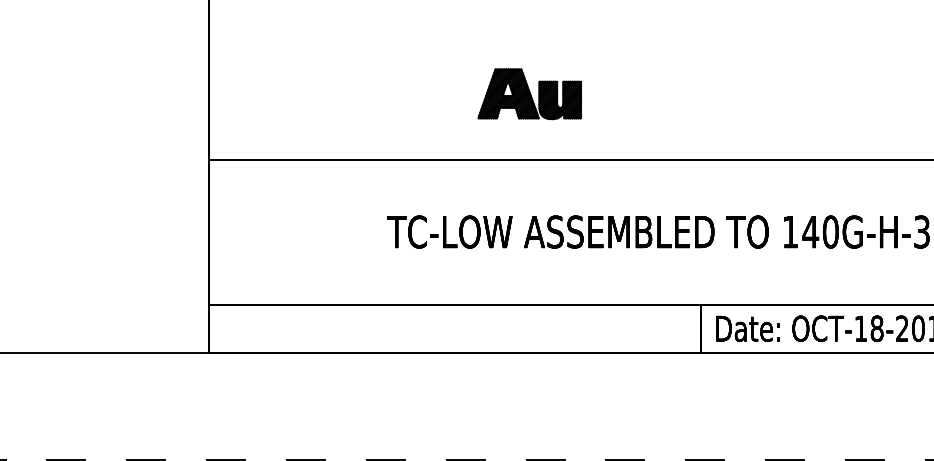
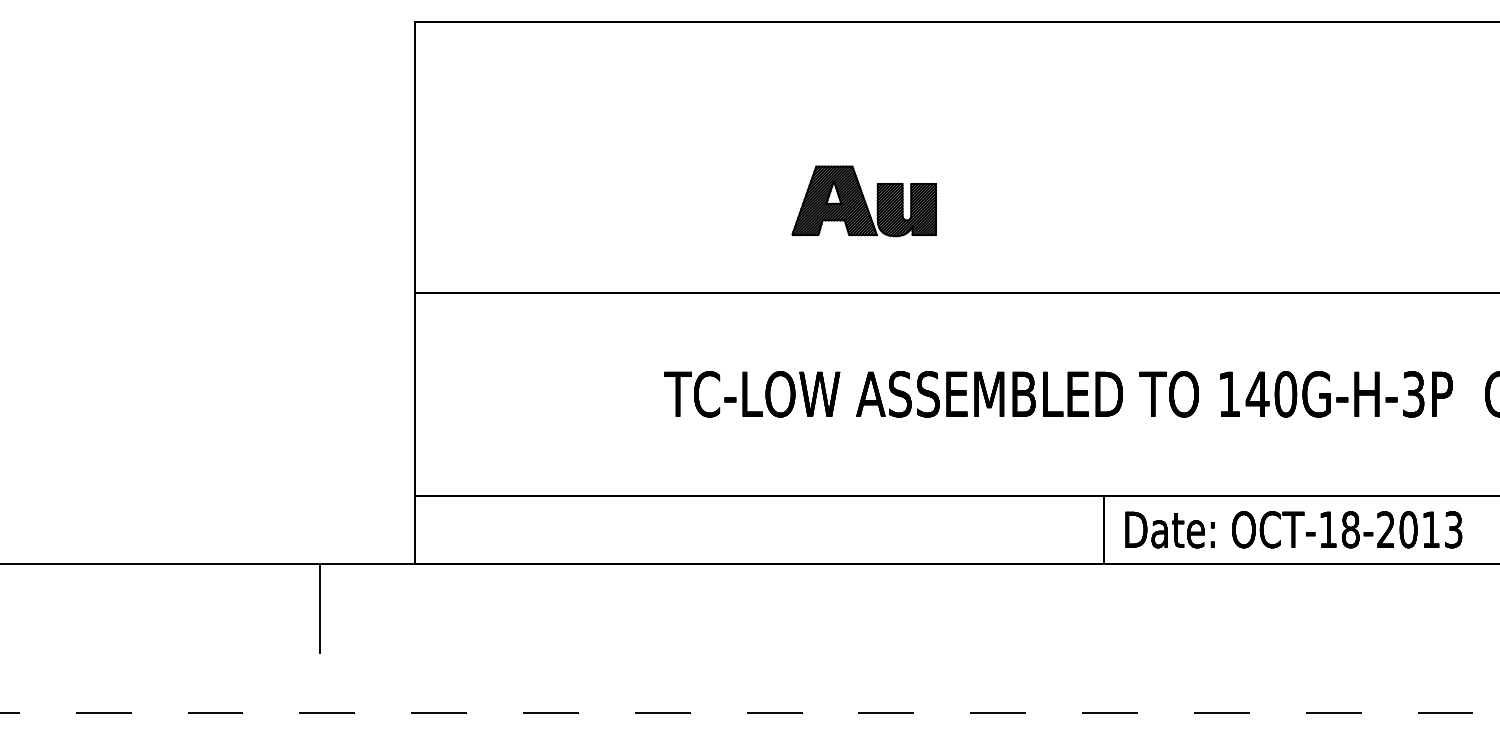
line: (140, 384) -> (319, 608), added

